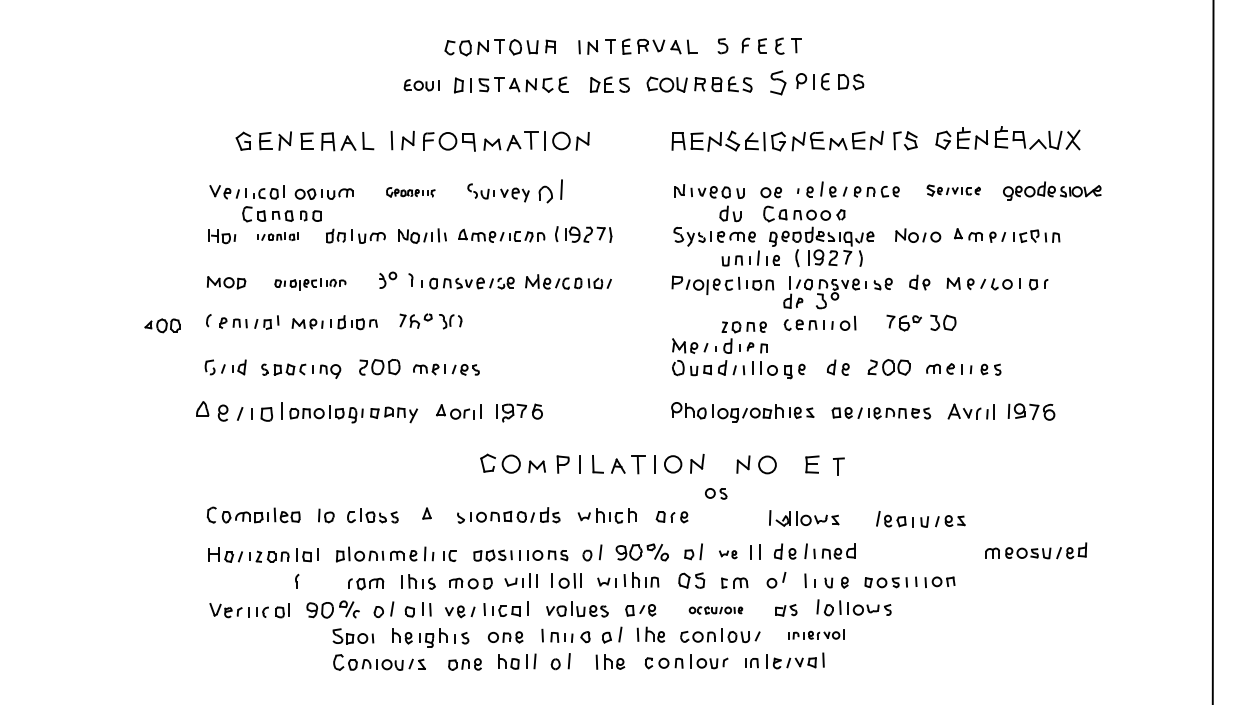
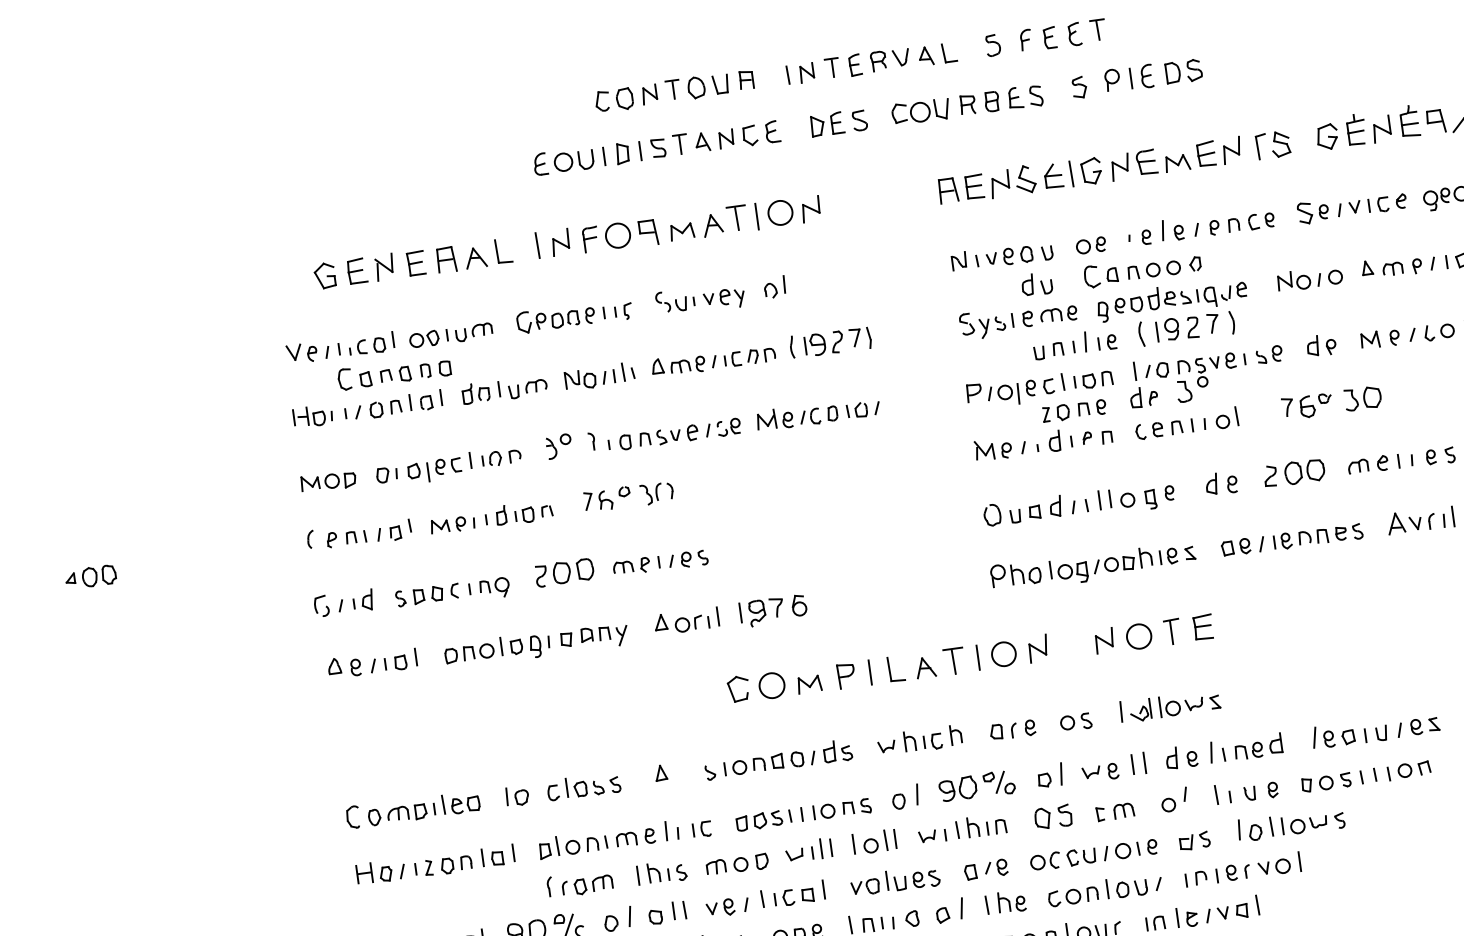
part: (777, 83) -> (1078, 88), size x0.62
part: (421, 85) -> (569, 160), size x1.43
part: (953, 190) -> (1351, 206), size x1.43
part: (550, 191) -> (774, 287), size x0.62
part: (410, 192) -> (574, 316), size x1.67
part: (278, 236) -> (393, 405), size x1.67
part: (310, 283) -> (448, 466), size x1.43
part: (162, 325) -> (90, 576), moved
part: (719, 337) -> (1040, 430), moved
part: (239, 411) -> (372, 663), size x0.71
part: (838, 466) -> (1172, 631), moved
part: (716, 493) -> (1076, 721), moved
part: (804, 518) -> (1170, 706), moved
part: (920, 519) -> (1375, 730), moved
part: (728, 554) -> (1100, 772), size x1.43
part: (297, 580) -> (550, 885), moved
part: (715, 610) -> (1093, 855), size x1.67
part: (816, 634) -> (1242, 869), size x1.43

